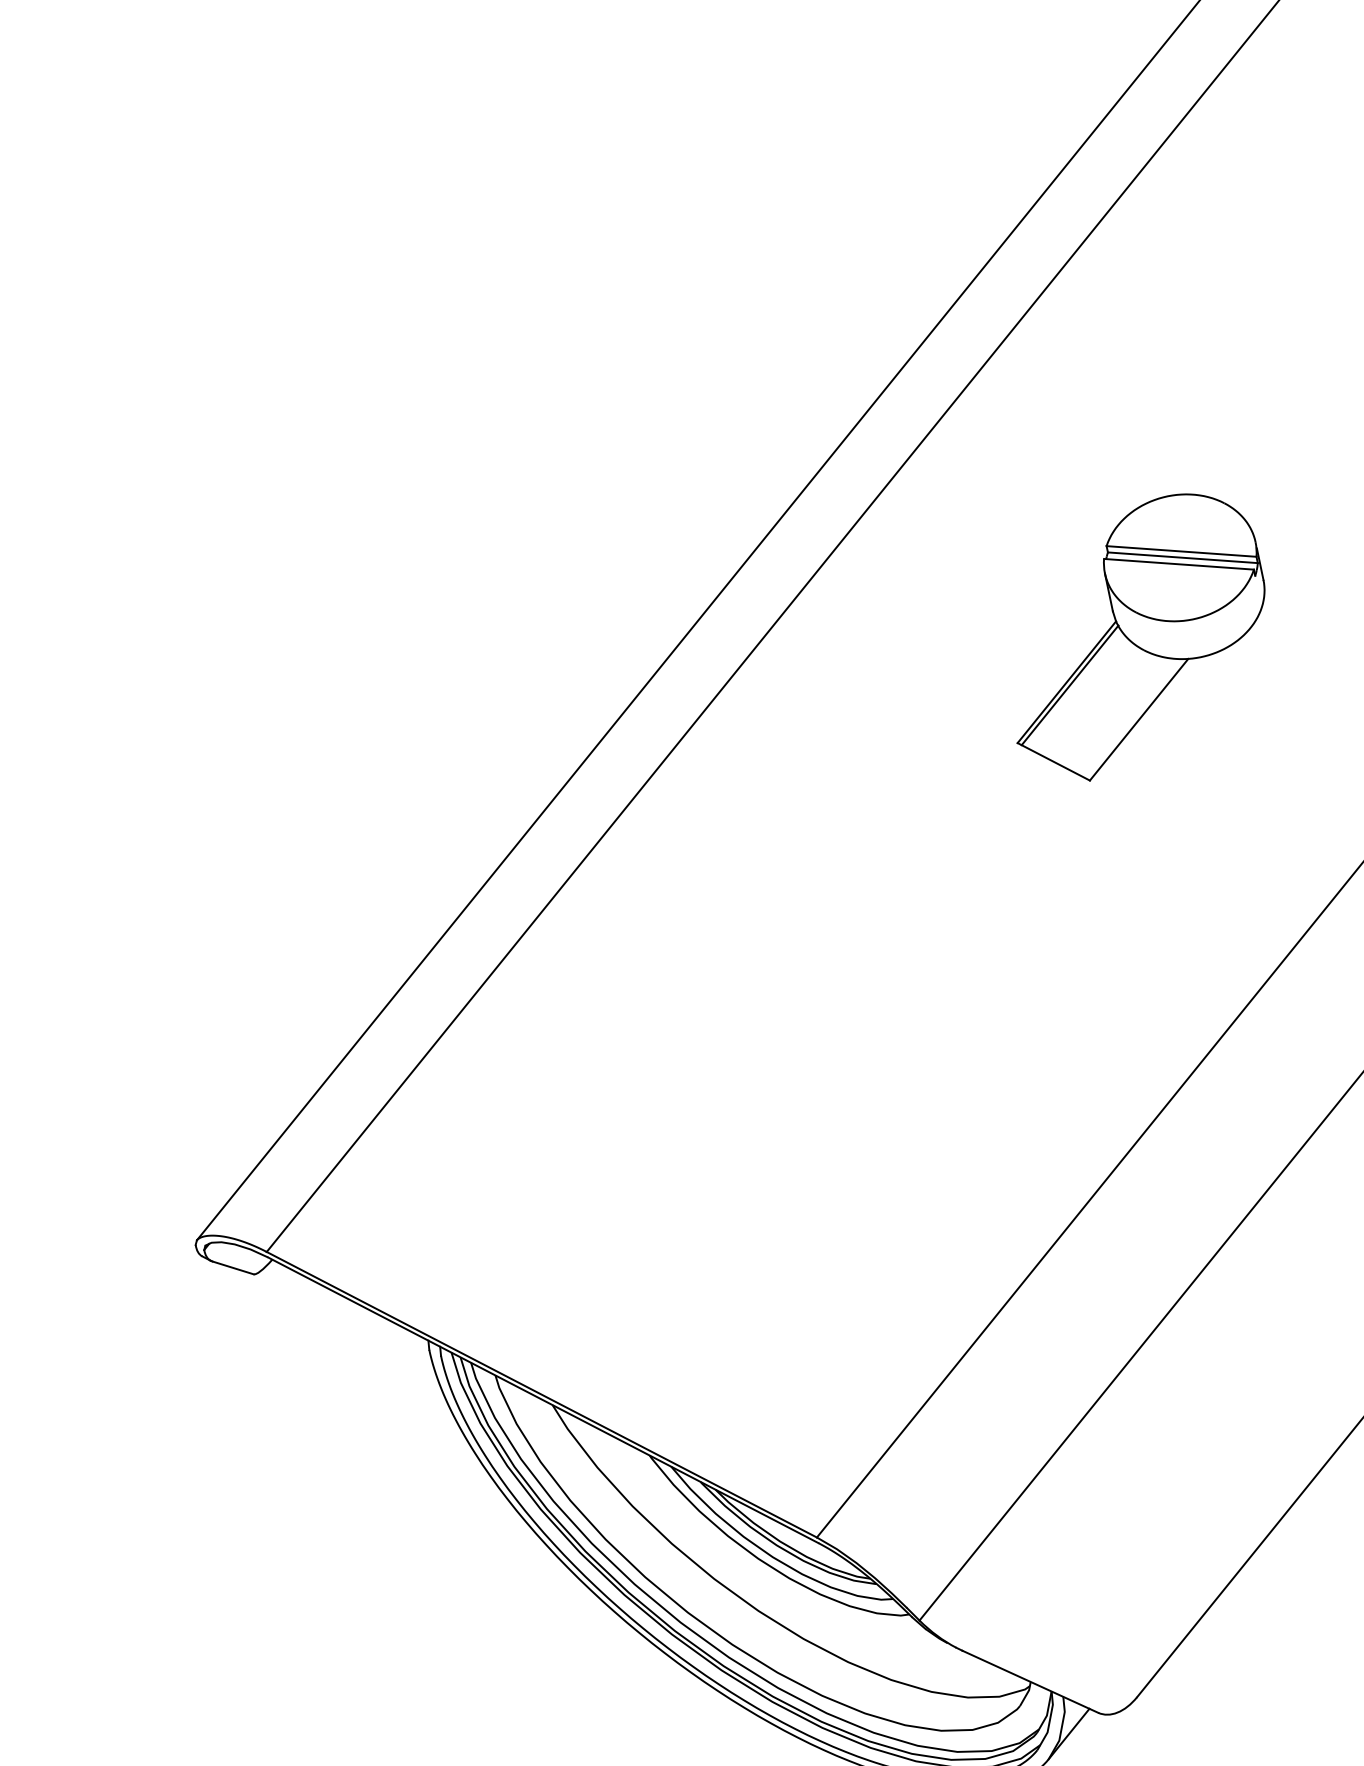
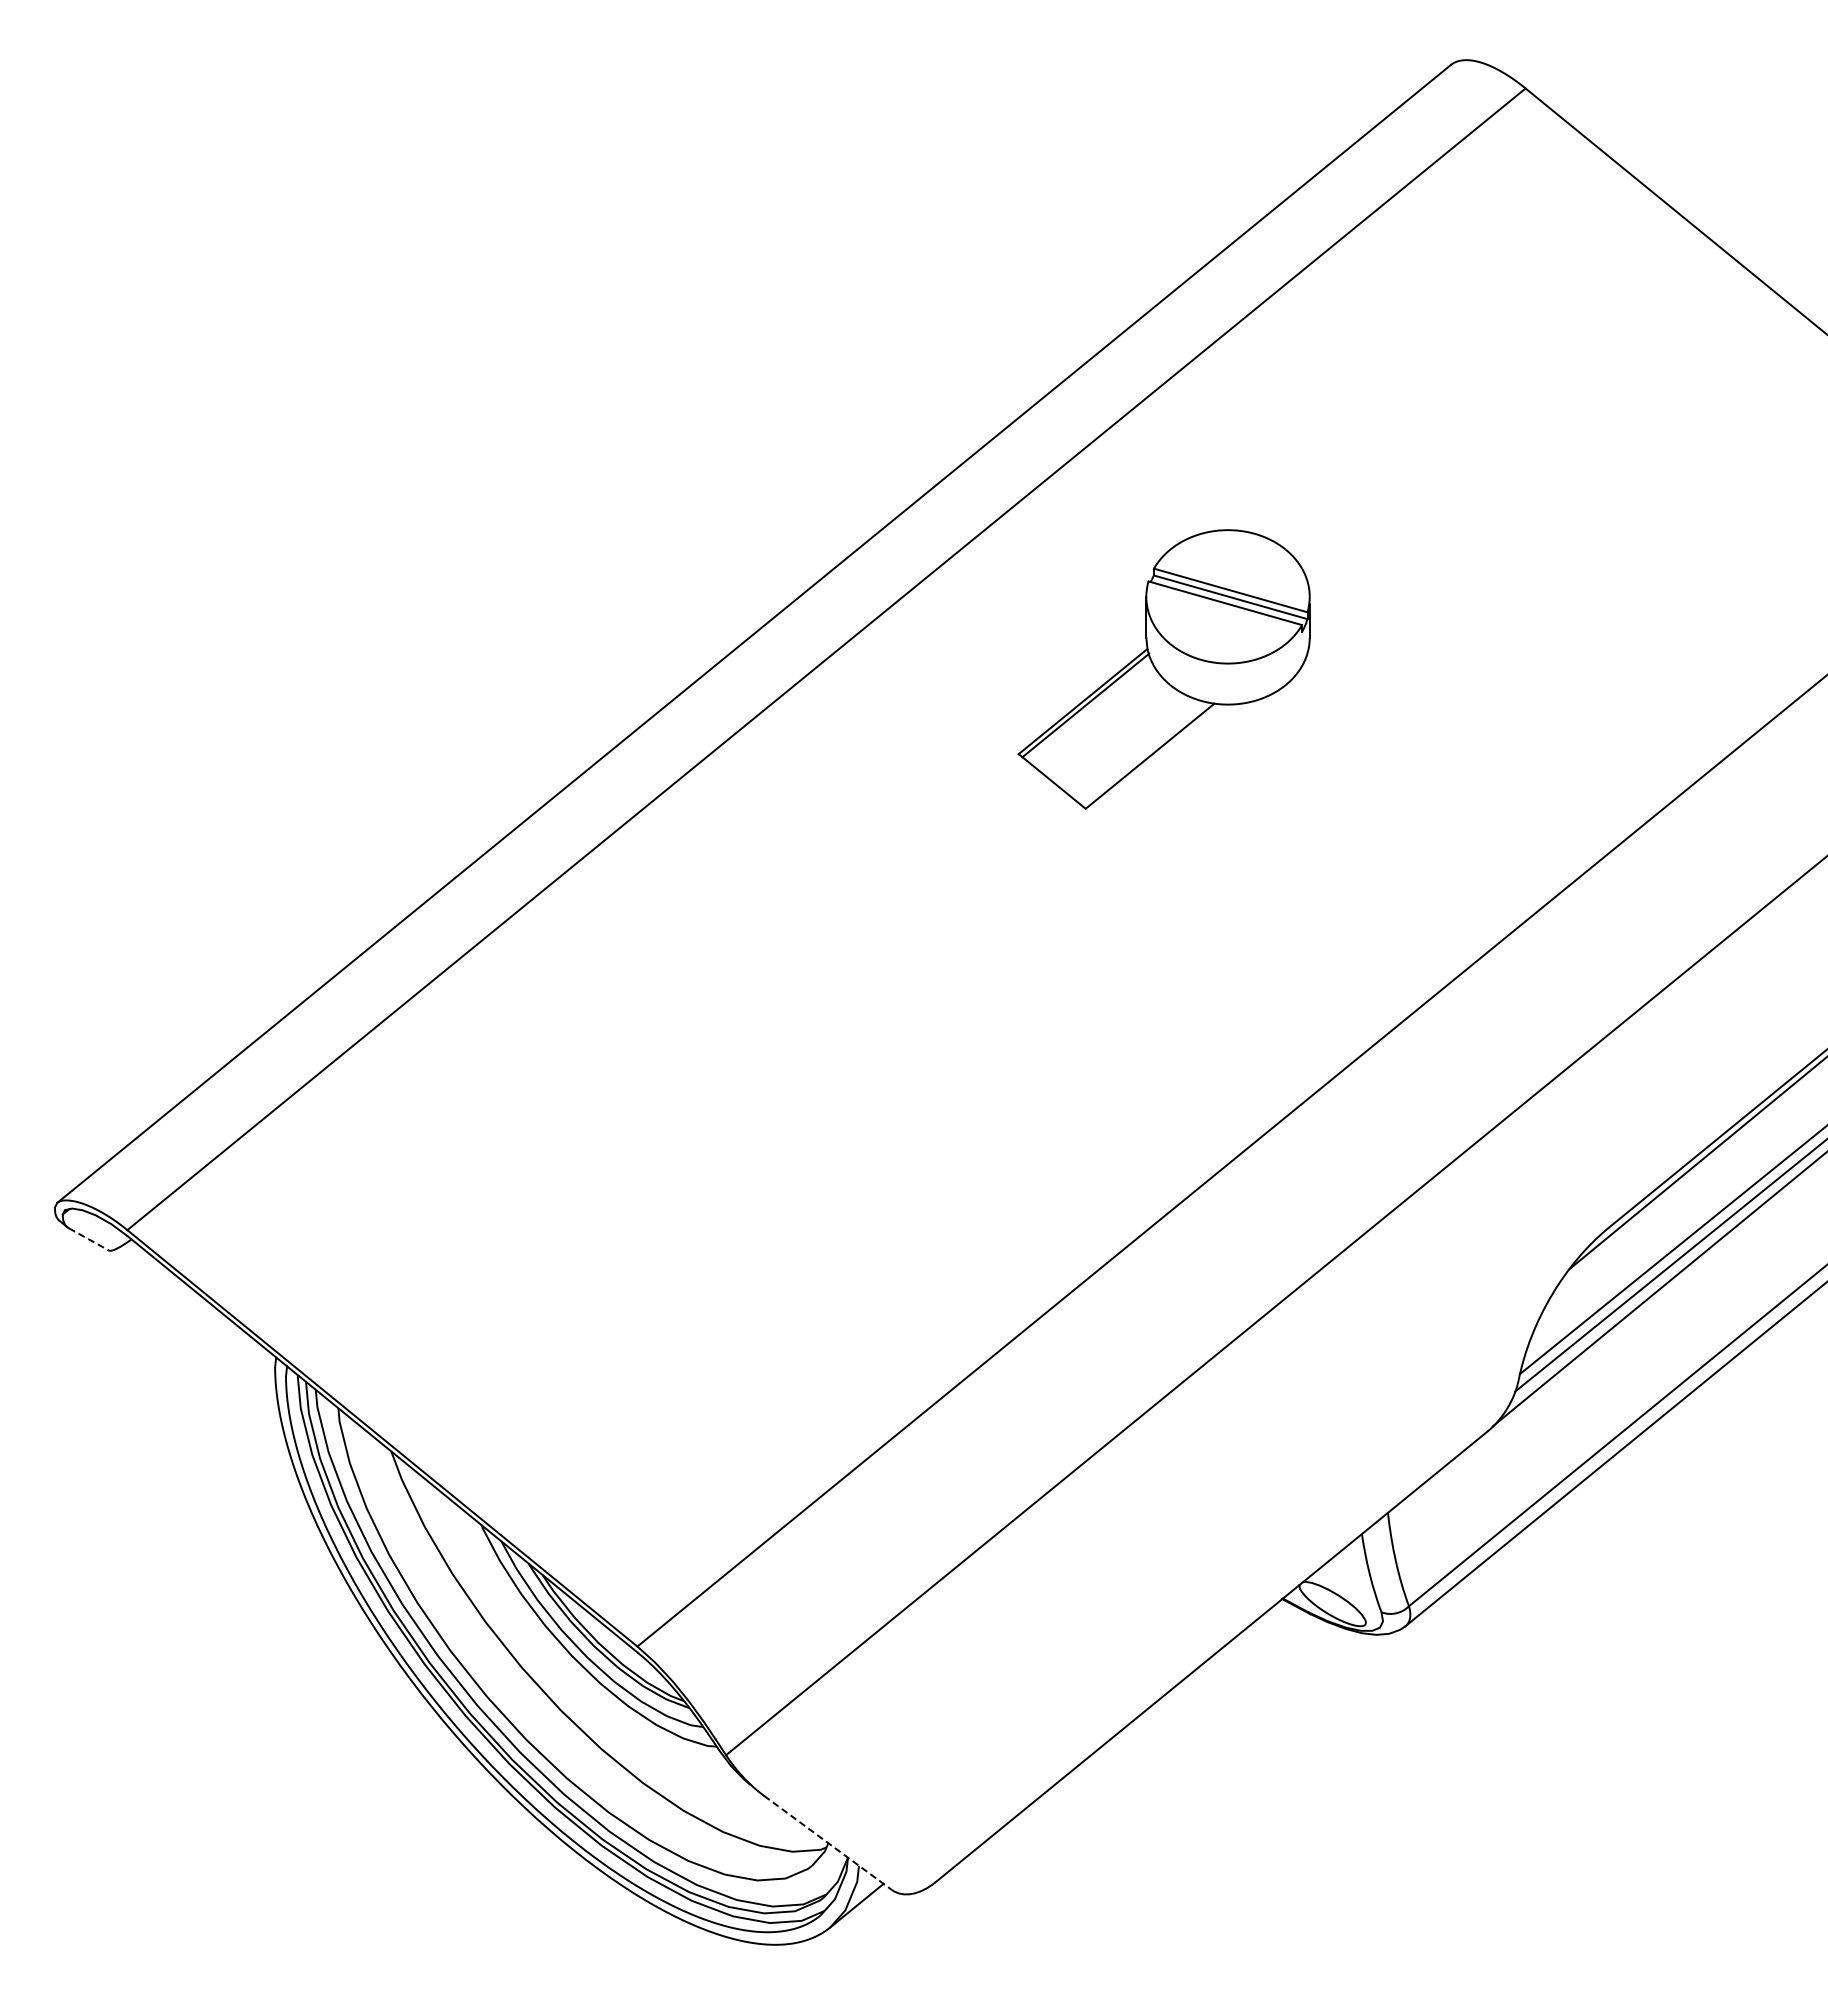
part: (1134, 637) -> (1163, 669), moved
line: (232, 1268) -> (88, 1239), solid -> dashed
line: (1030, 1682) -> (828, 1843), solid -> dashed

